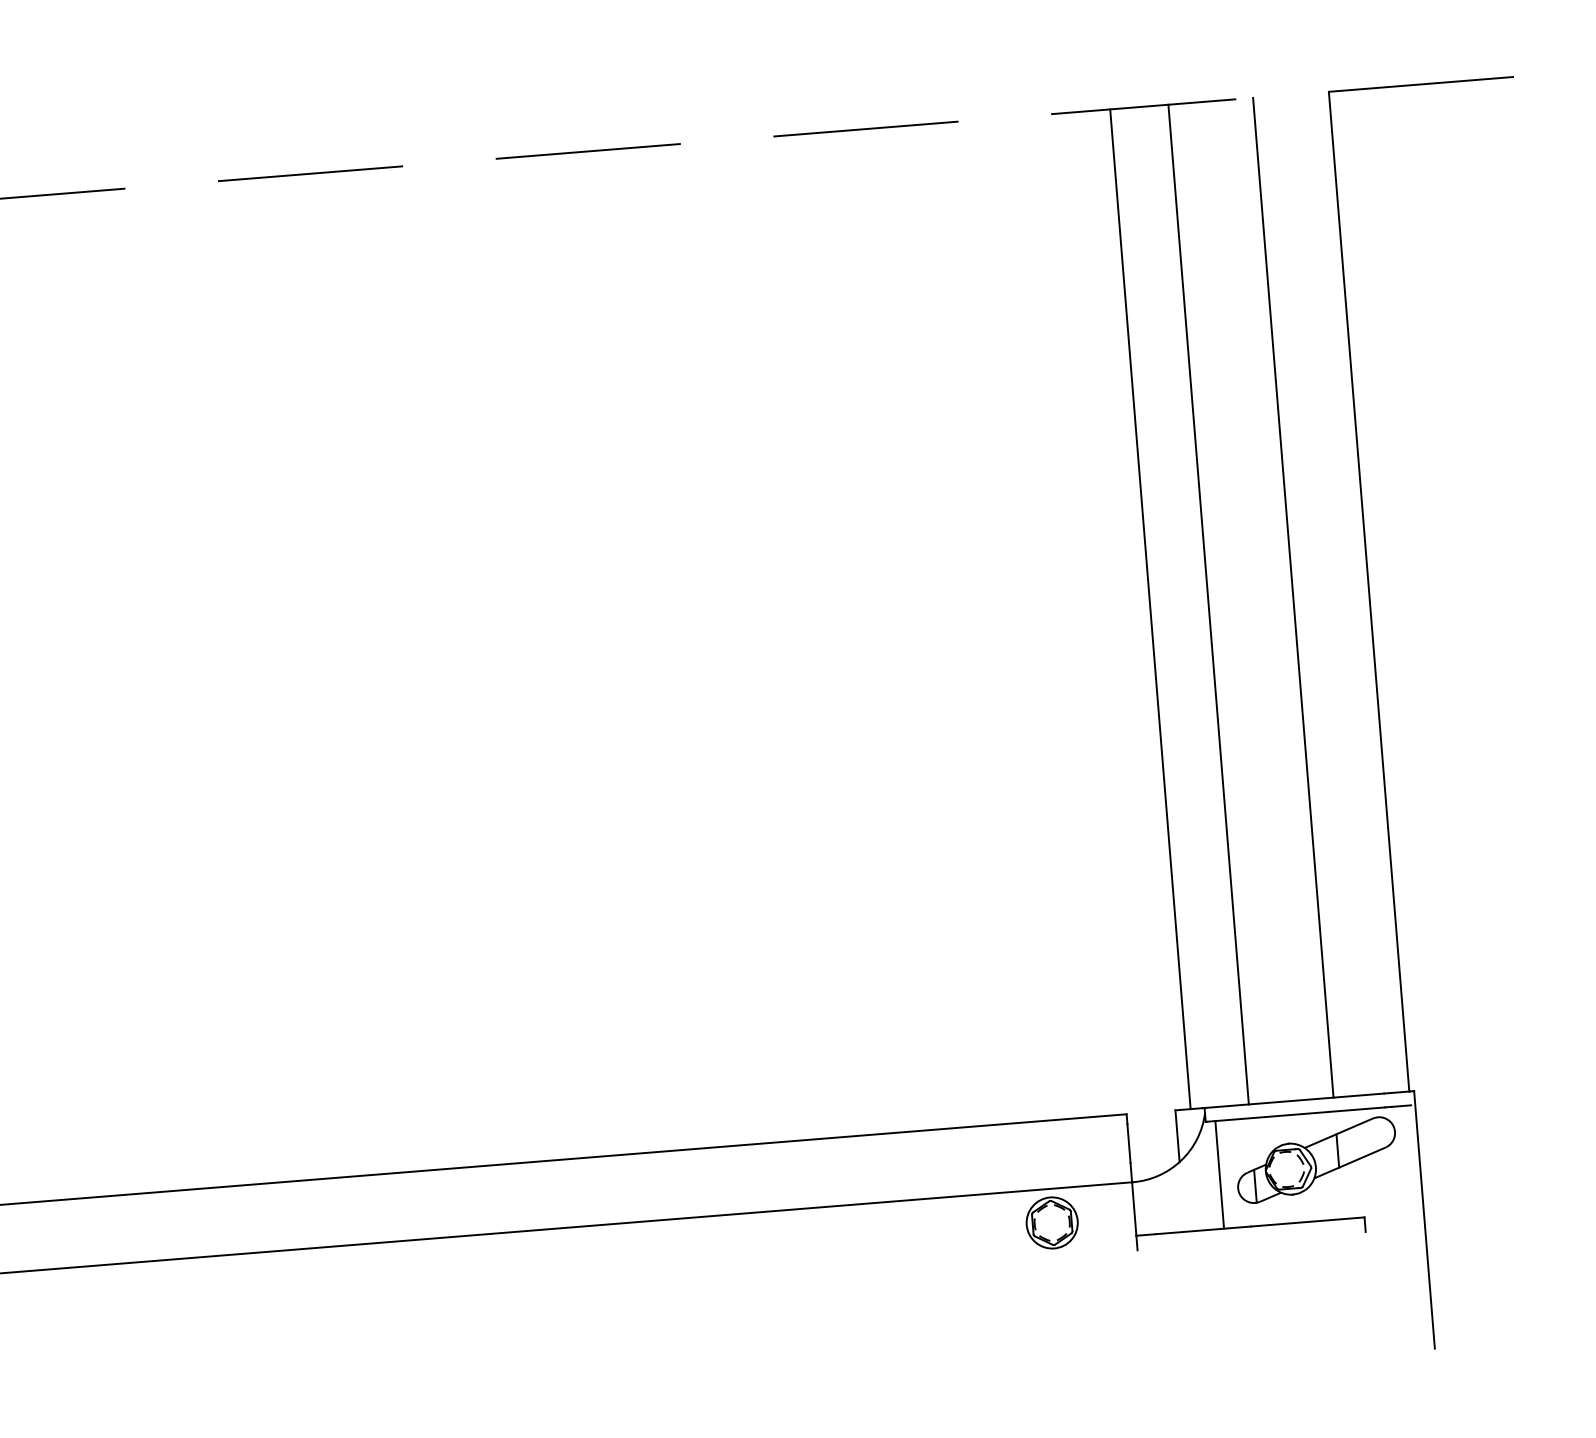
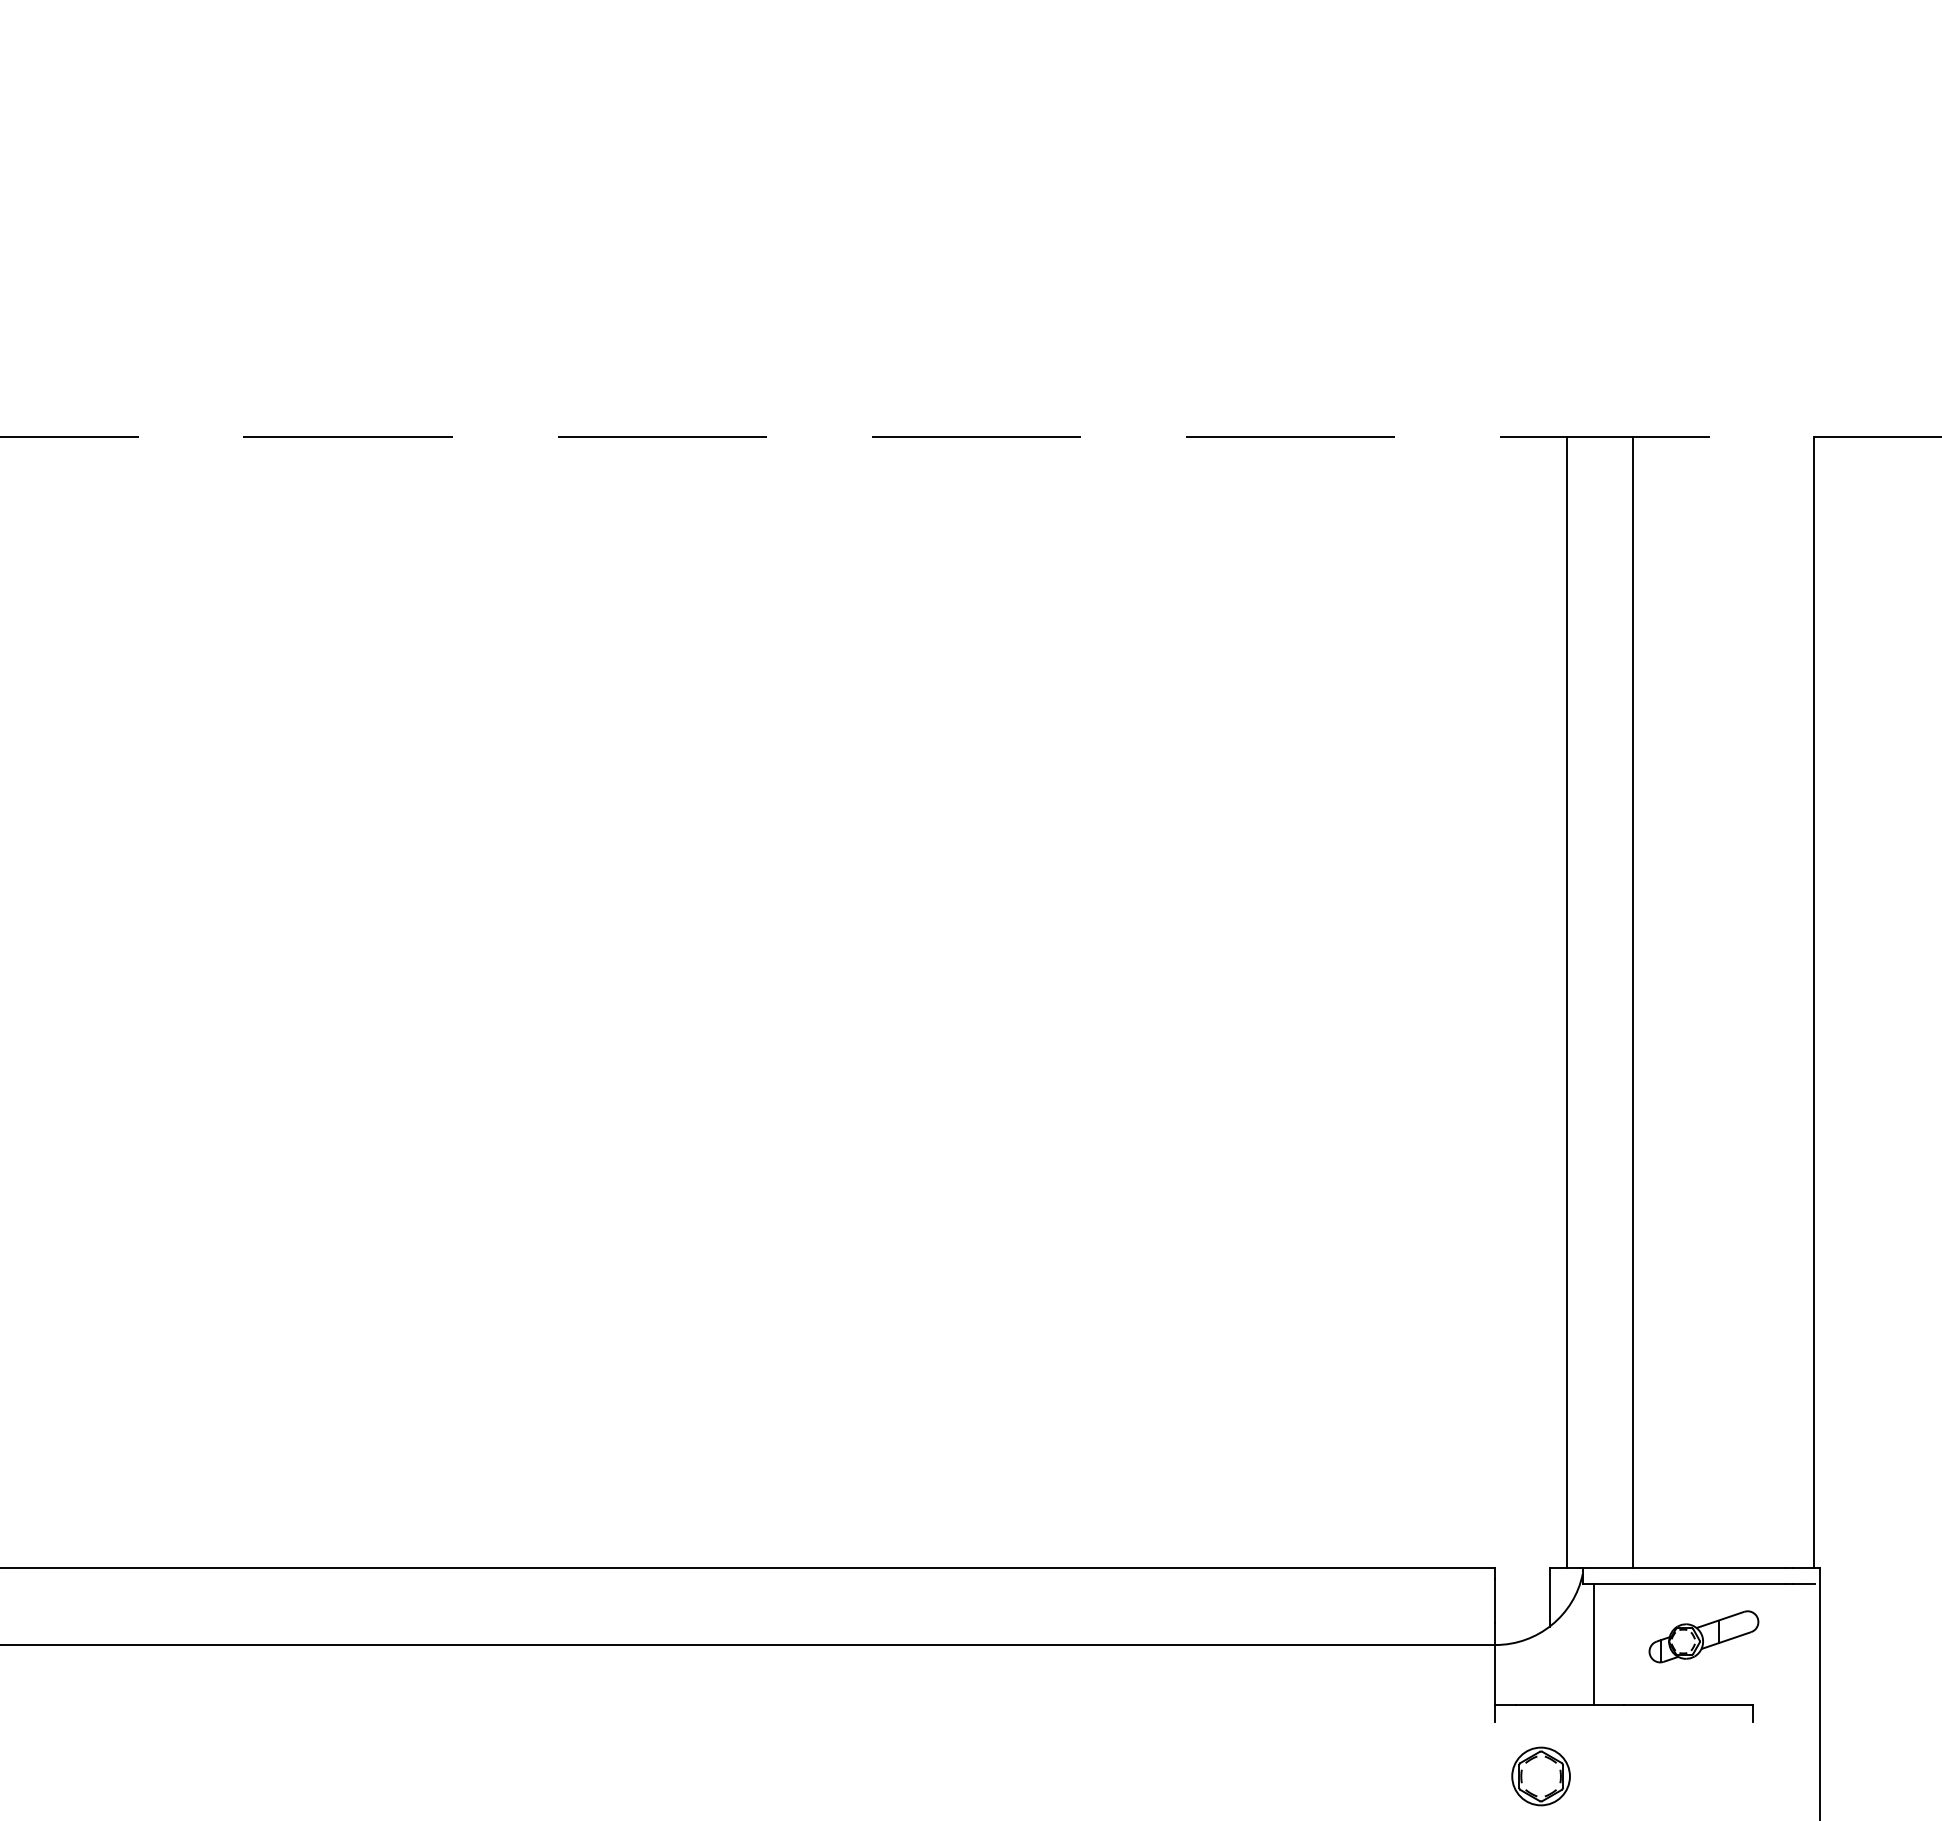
line: (1293, 597) -> (1728, 1002), removed
part: (1316, 1159) -> (1703, 1636), size x0.6
part: (1051, 1223) -> (1540, 1776), moved

